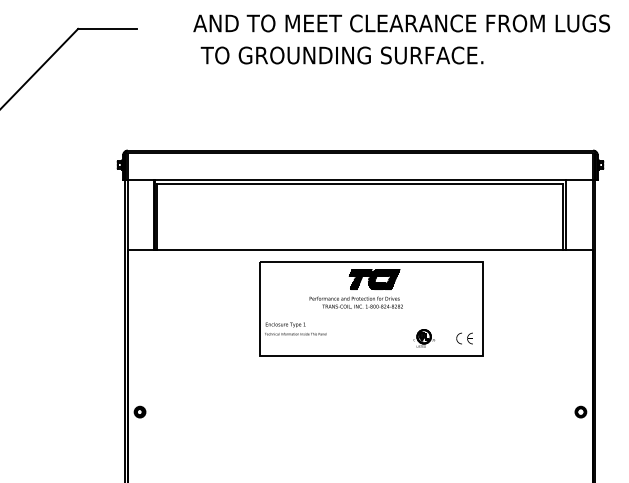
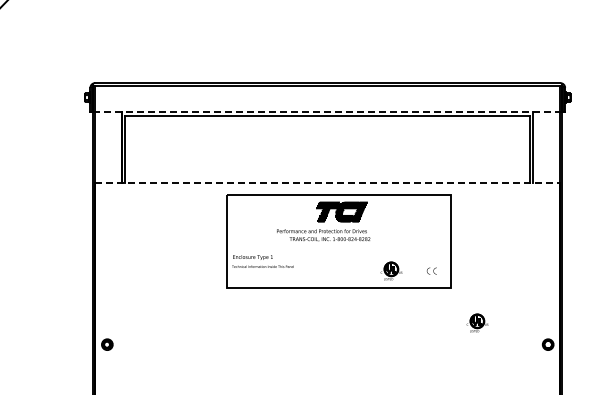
line: (360, 179) -> (327, 112), solid -> dashed
line: (360, 250) -> (327, 183), solid -> dashed
part: (464, 338) -> (431, 271), size x0.6
part: (510, 390) -> (477, 323), added

